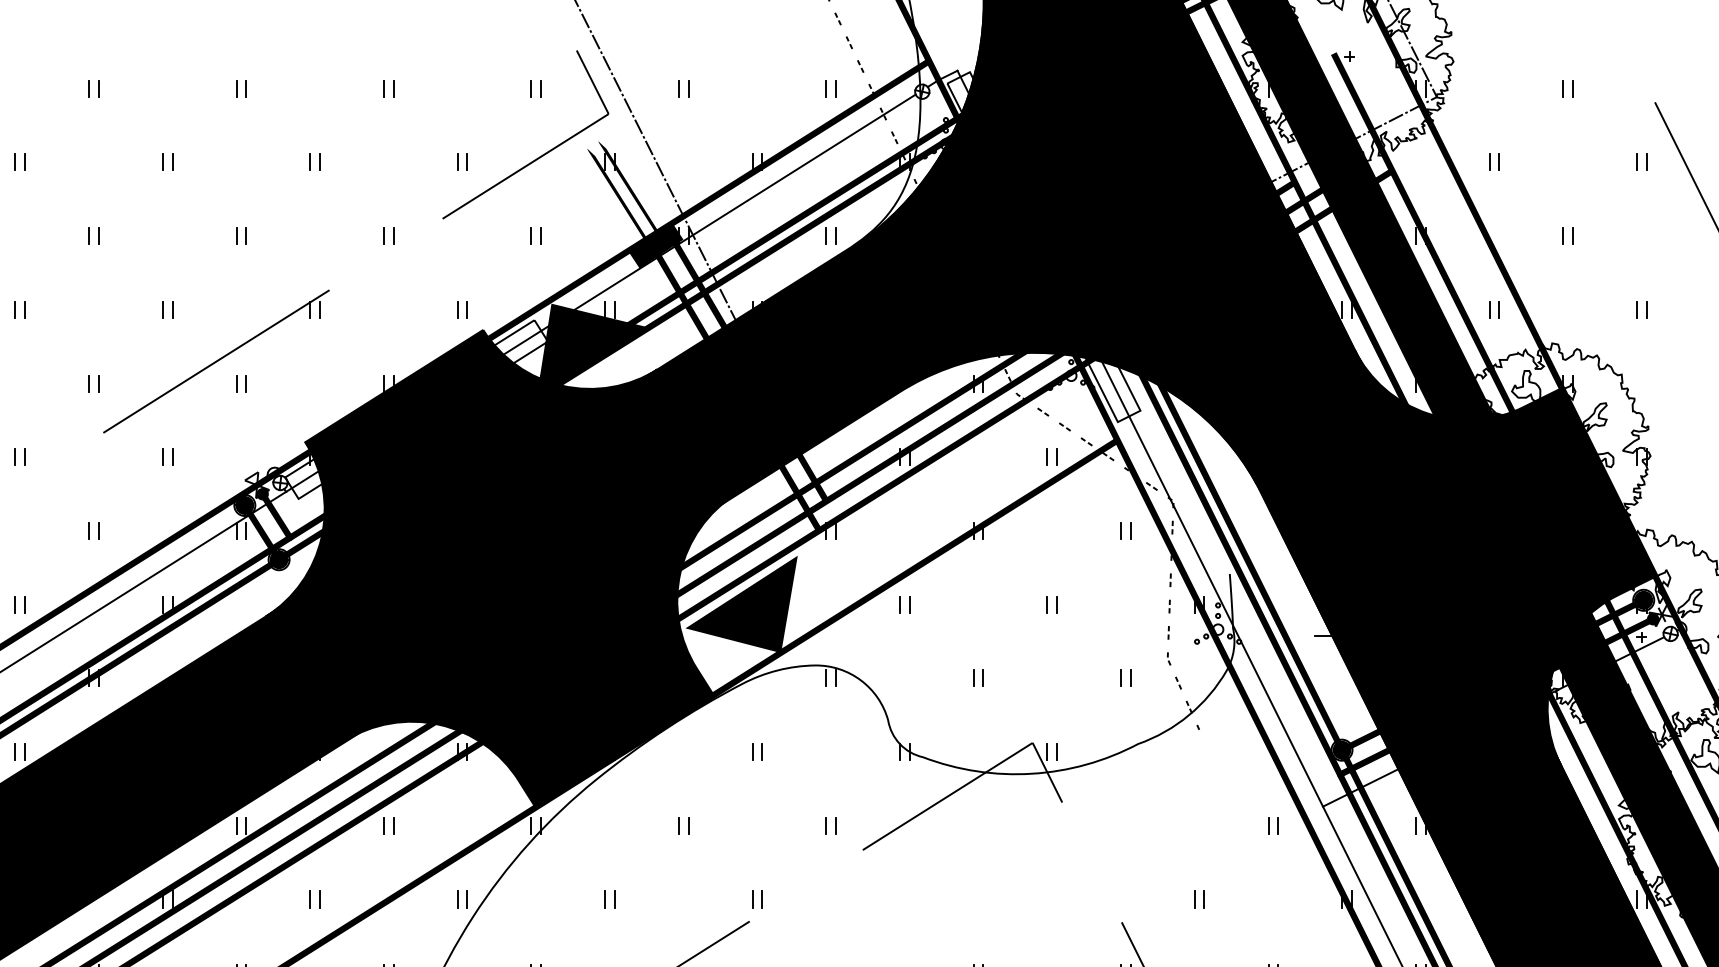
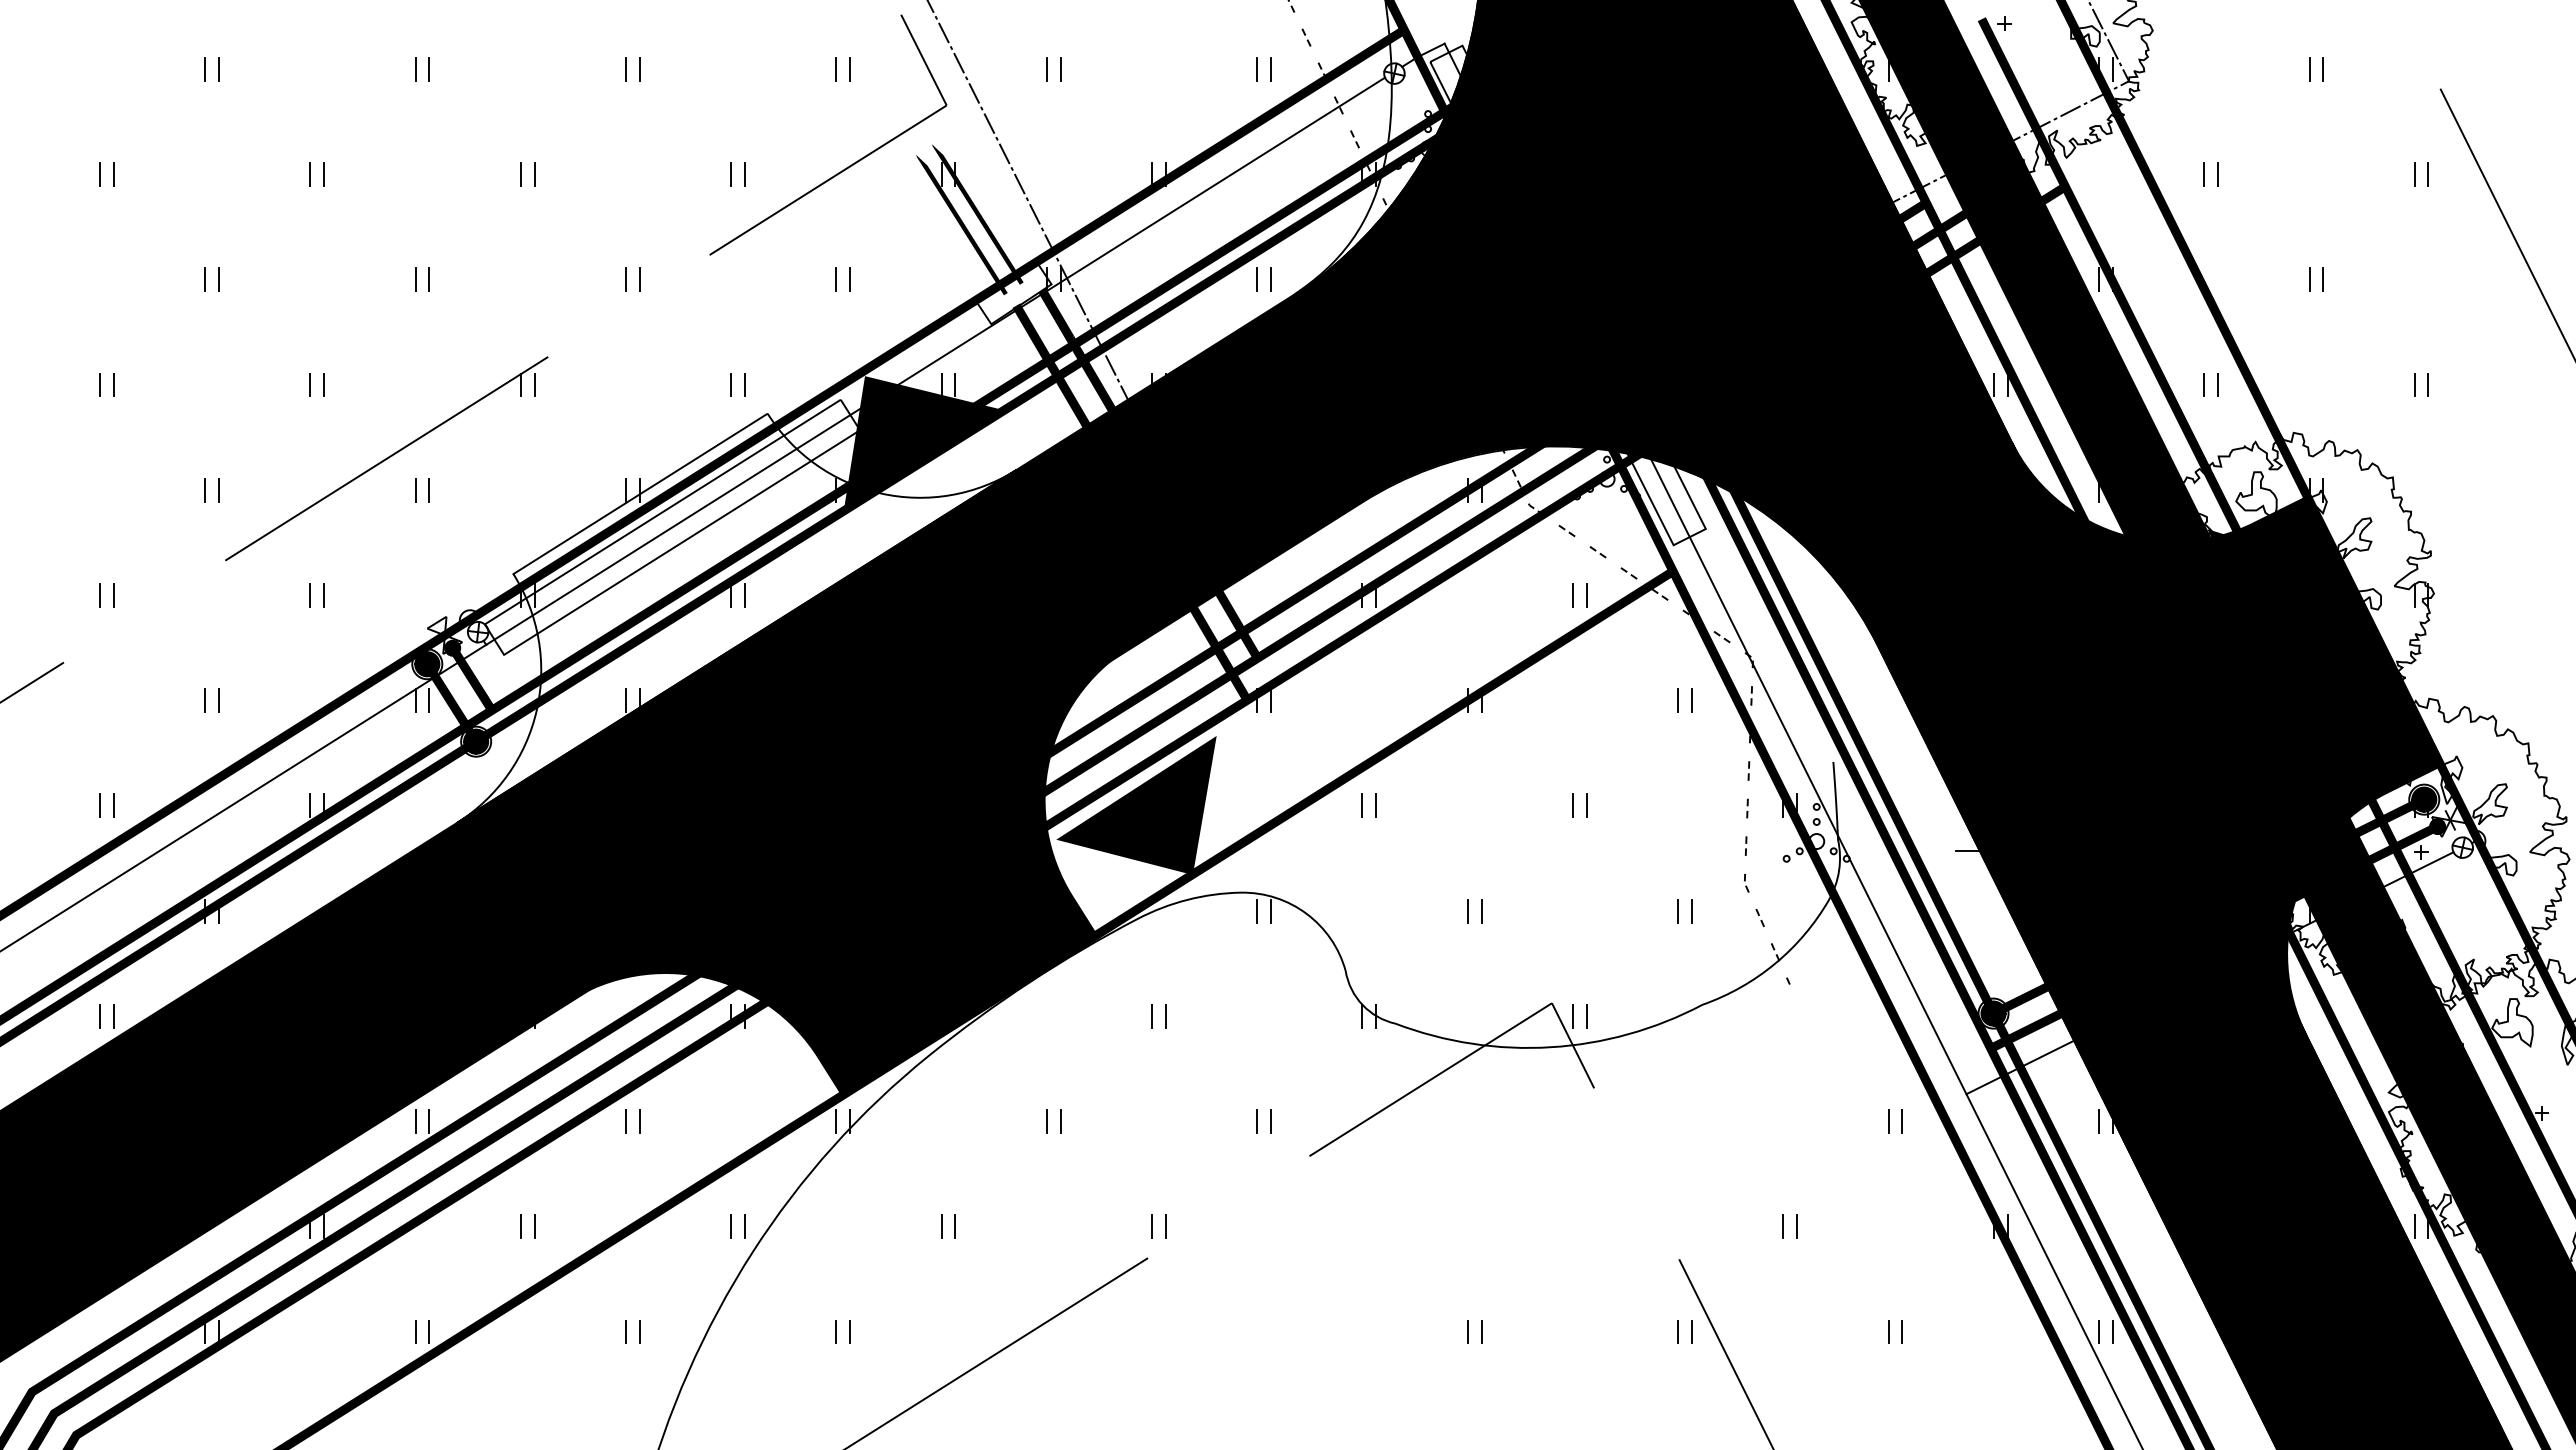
fill: (655, 245) -> (1013, 292), removed
fill: (461, 472) -> (736, 617), removed

